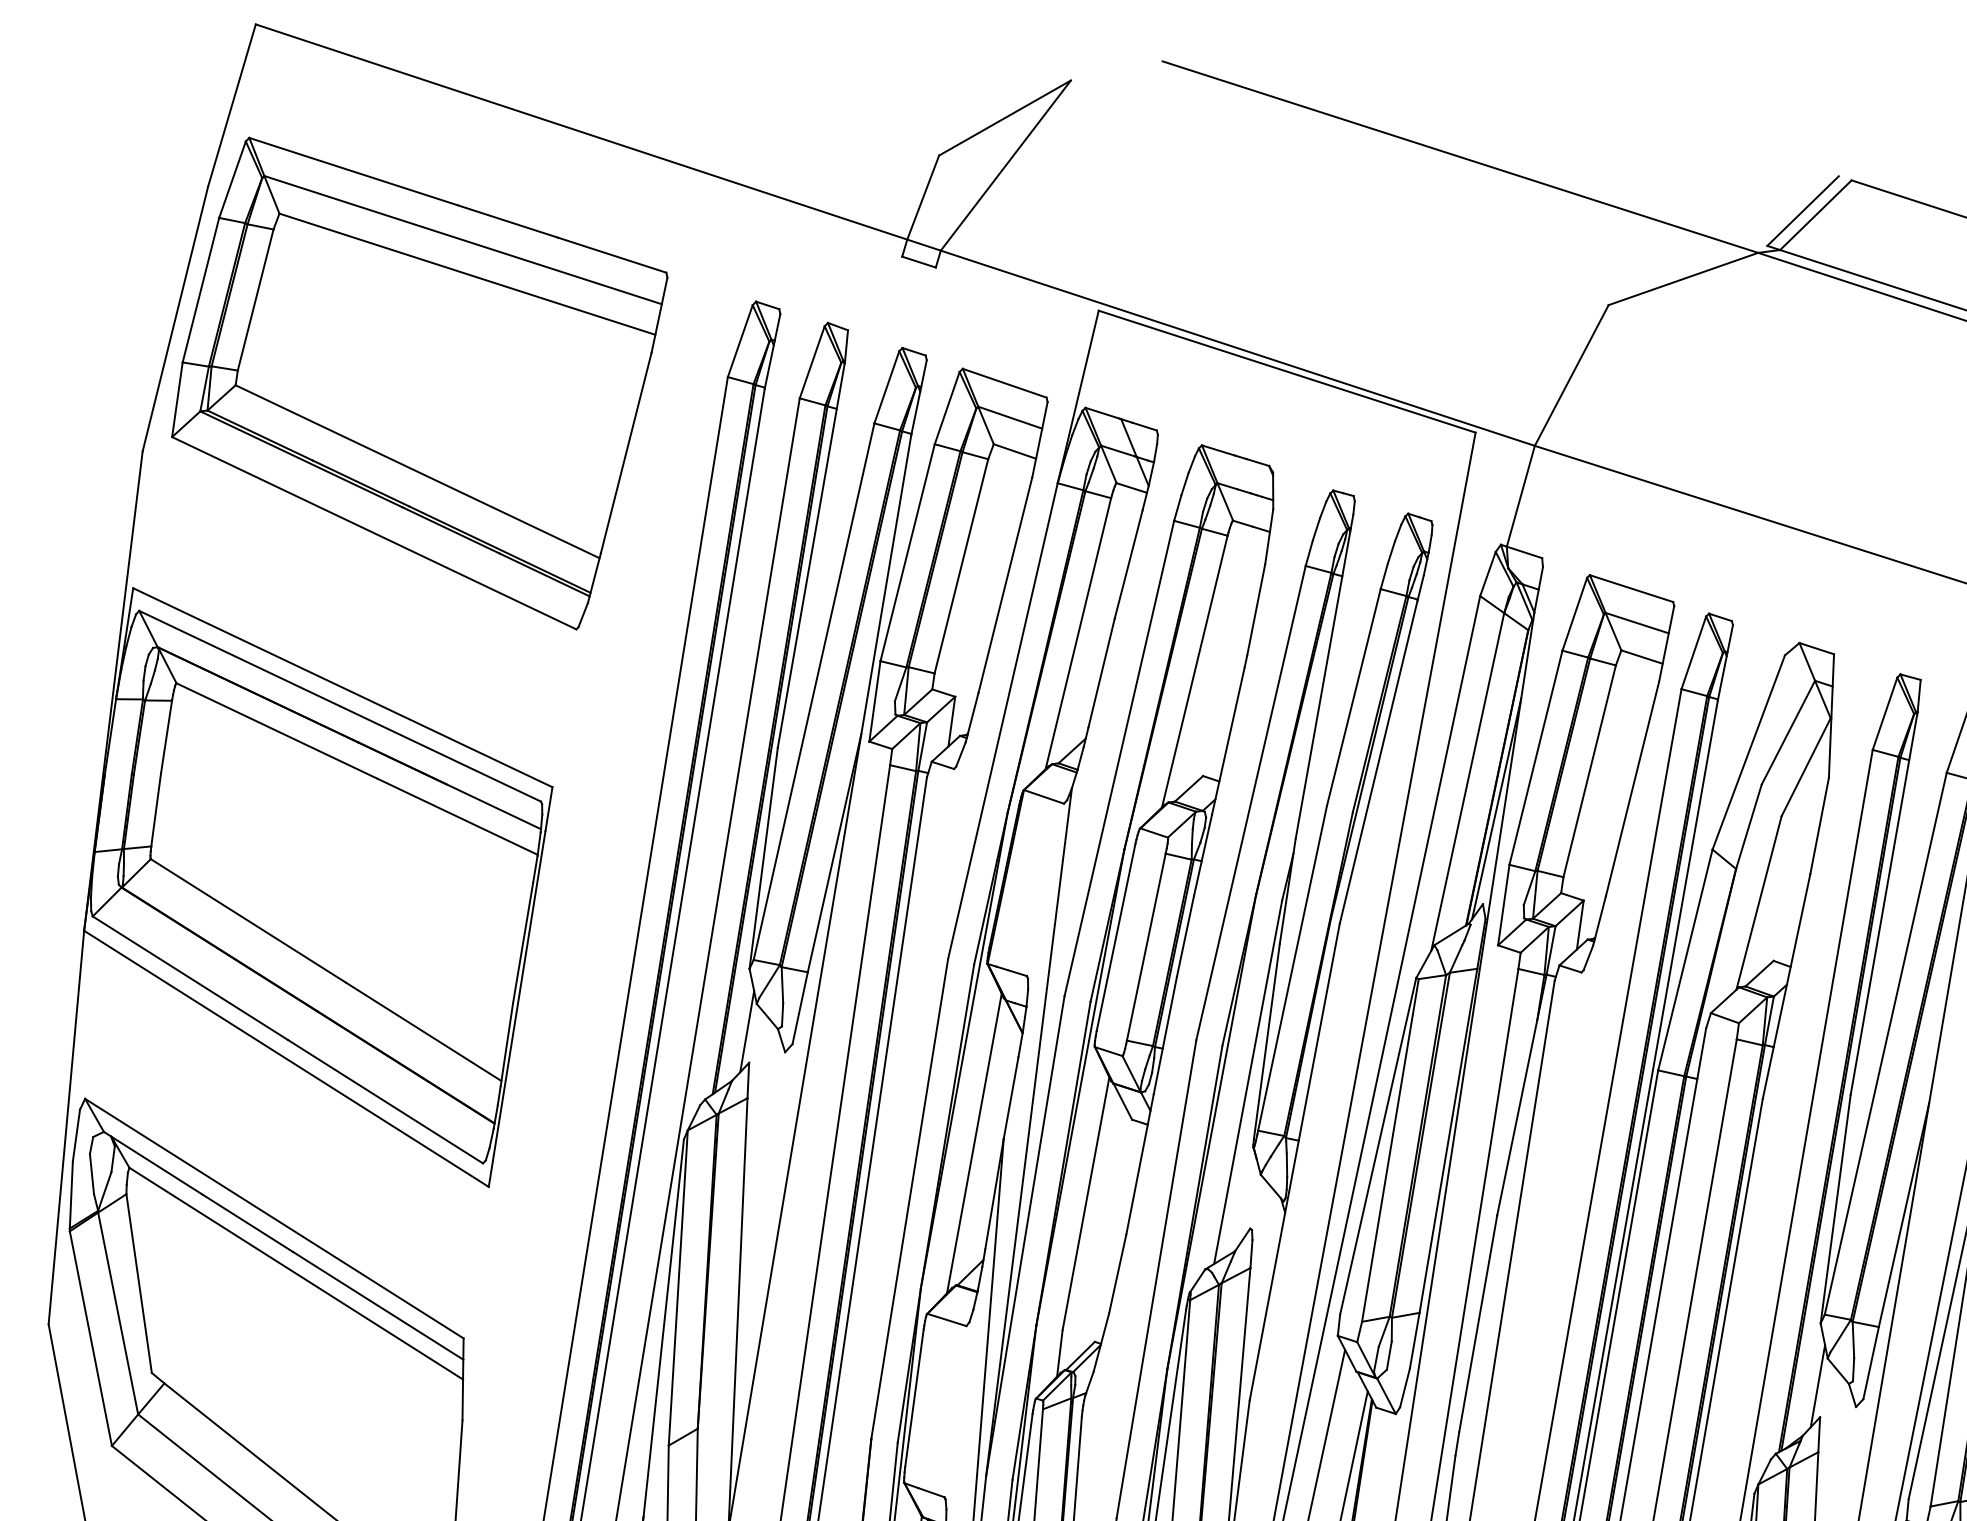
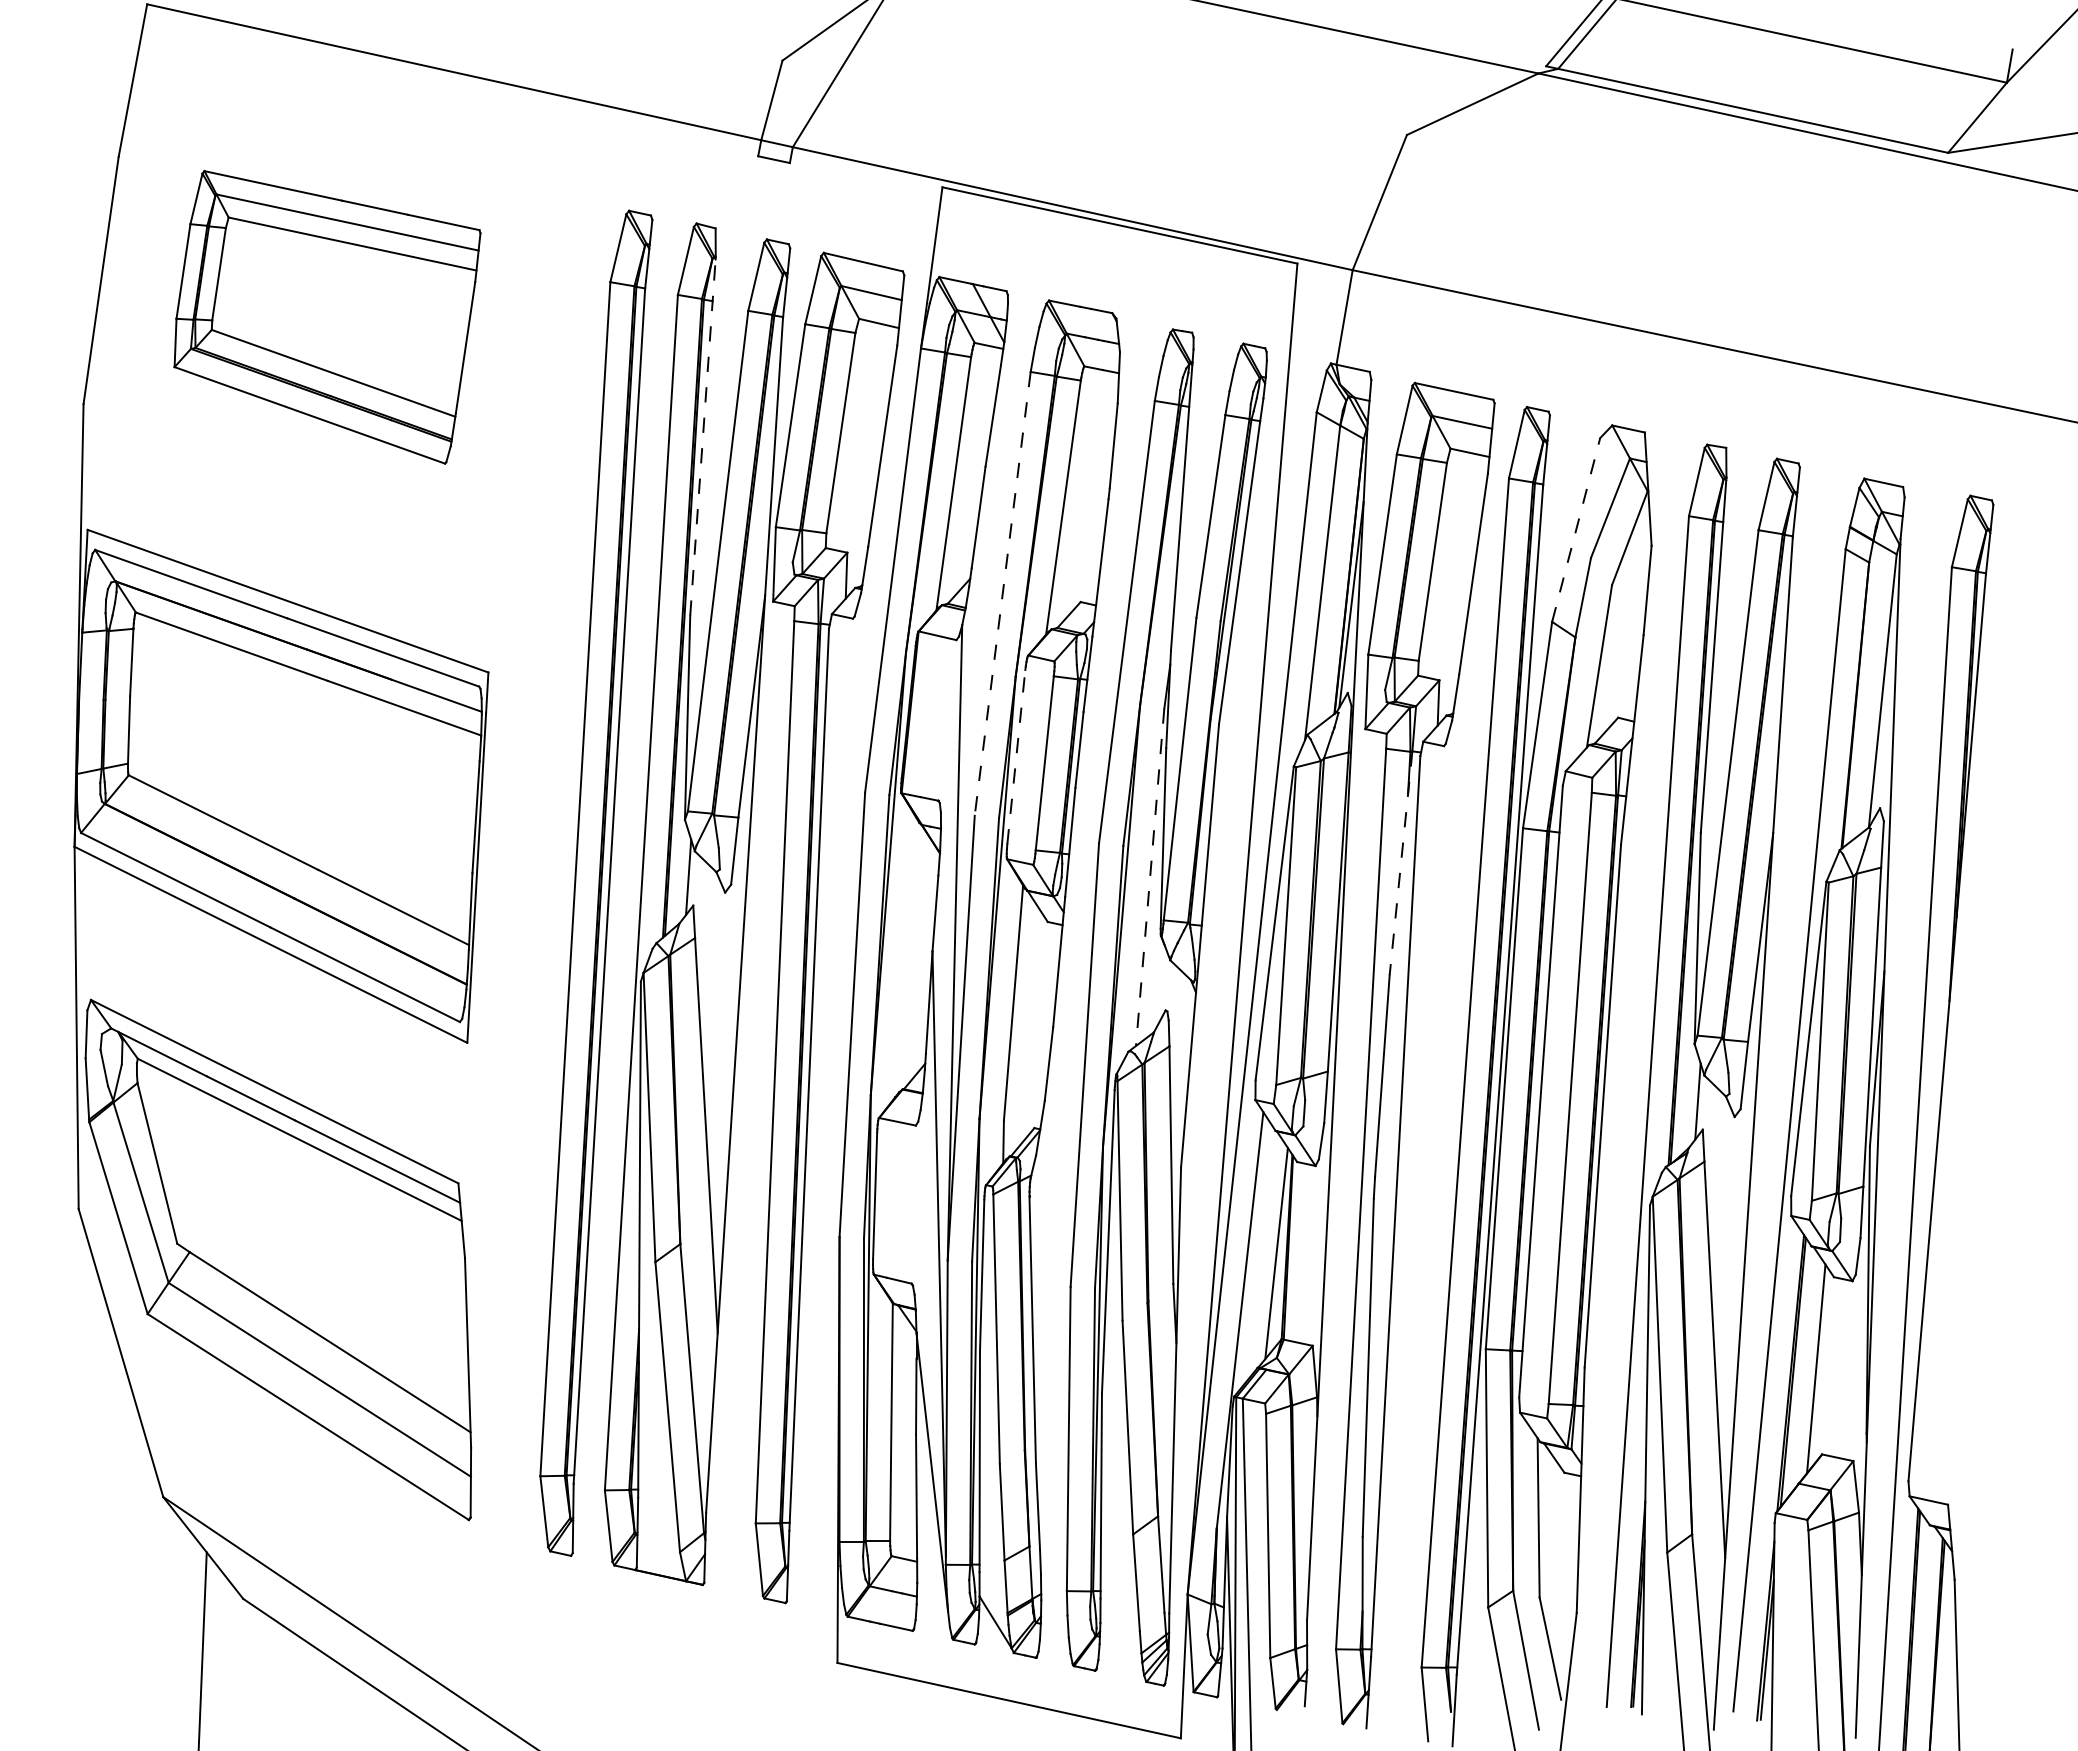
part: (416, 384) -> (327, 317), size x0.7
line: (811, 554) -> (703, 436), solid -> dashed
line: (1749, 751) -> (1576, 529), solid -> dashed
line: (1119, 758) -> (1002, 593), solid -> dashed
line: (1116, 937) -> (1016, 757), solid -> dashed
line: (1248, 1082) -> (1150, 877), solid -> dashed
line: (1521, 1095) -> (1400, 863), solid -> dashed
line: (974, 1142) -> (906, 957), removed

